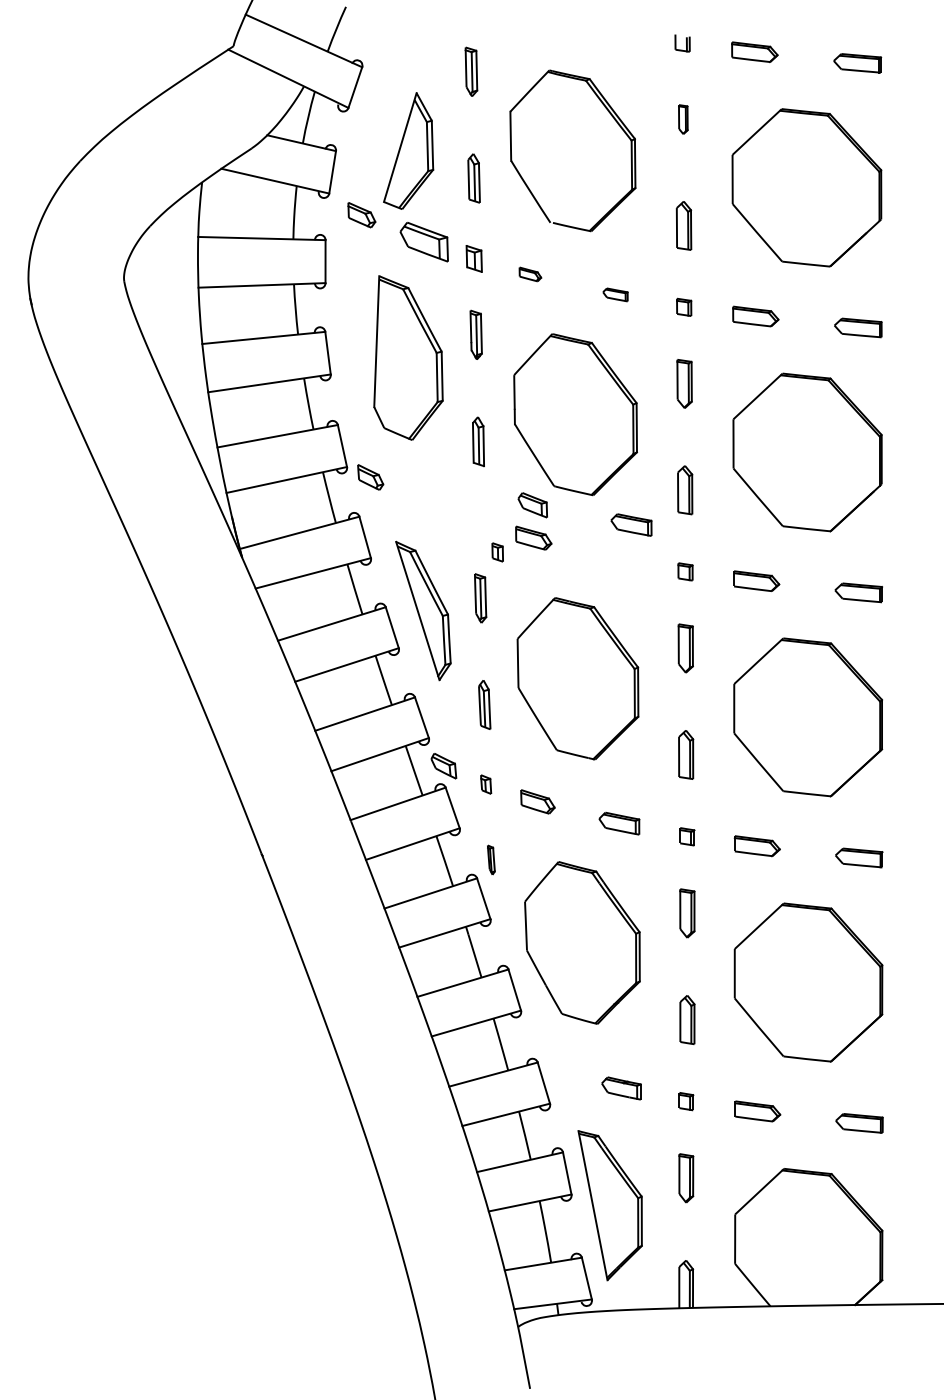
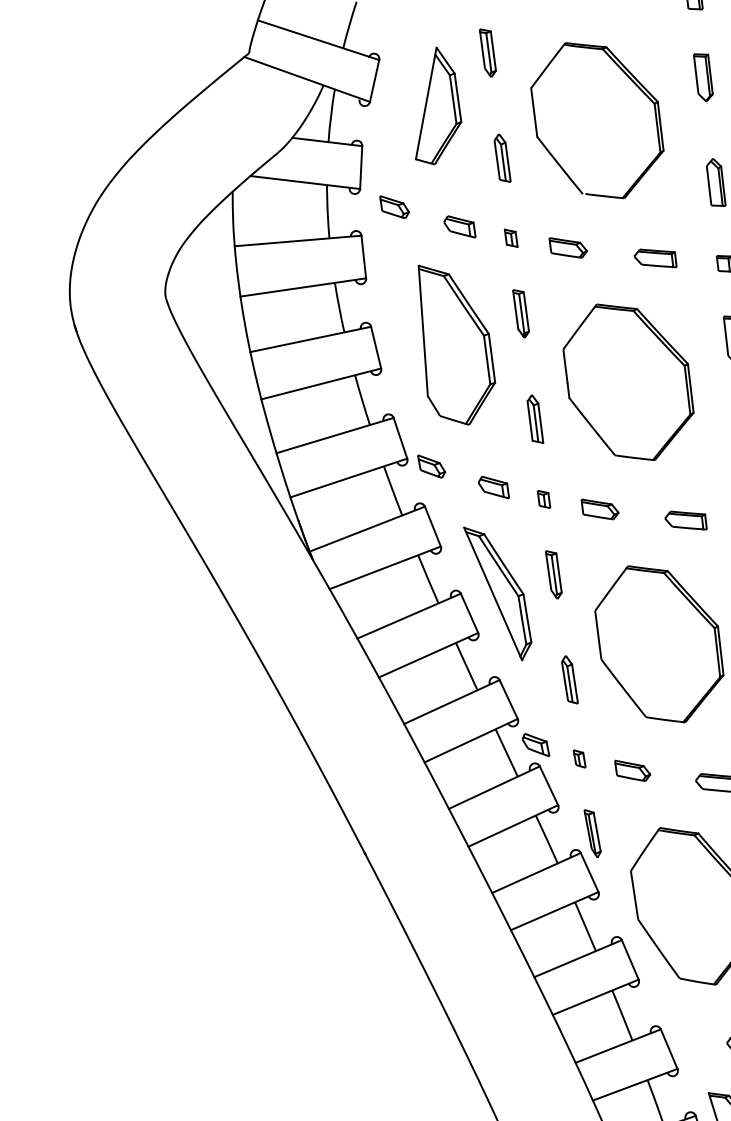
part: (683, 119) -> (703, 77), size x1.67
part: (408, 150) -> (434, 105), moved
part: (423, 242) -> (458, 227), size x0.62
part: (474, 258) -> (511, 237), size x0.71
part: (530, 274) -> (568, 247), size x1.67
part: (615, 294) -> (655, 258), size x1.67
part: (532, 505) -> (493, 487), moved
part: (631, 524) -> (685, 520), moved
part: (497, 552) -> (543, 499), moved
part: (491, 859) -> (593, 832), size x1.67

